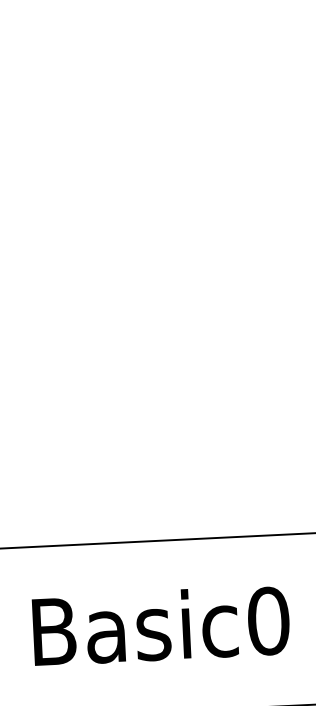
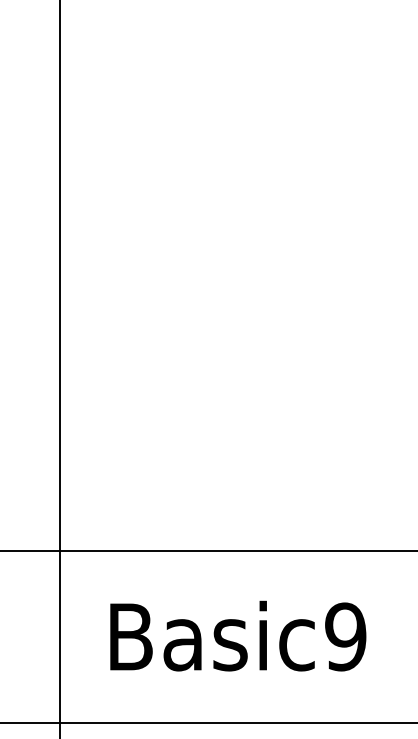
text: (268, 620) -> (345, 636), Basic0 -> Basic9

